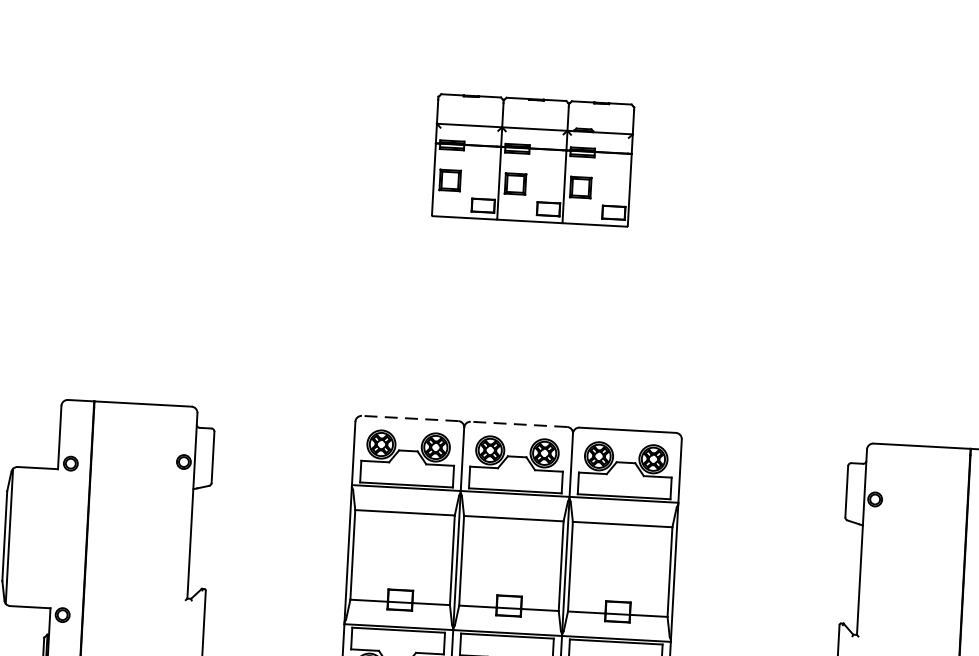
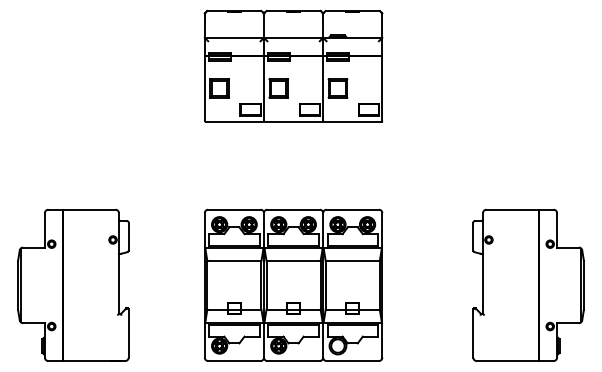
part: (533, 159) -> (293, 65), size x1.67
line: (408, 417) -> (233, 209), dashed -> solid
line: (518, 423) -> (293, 209), dashed -> solid

